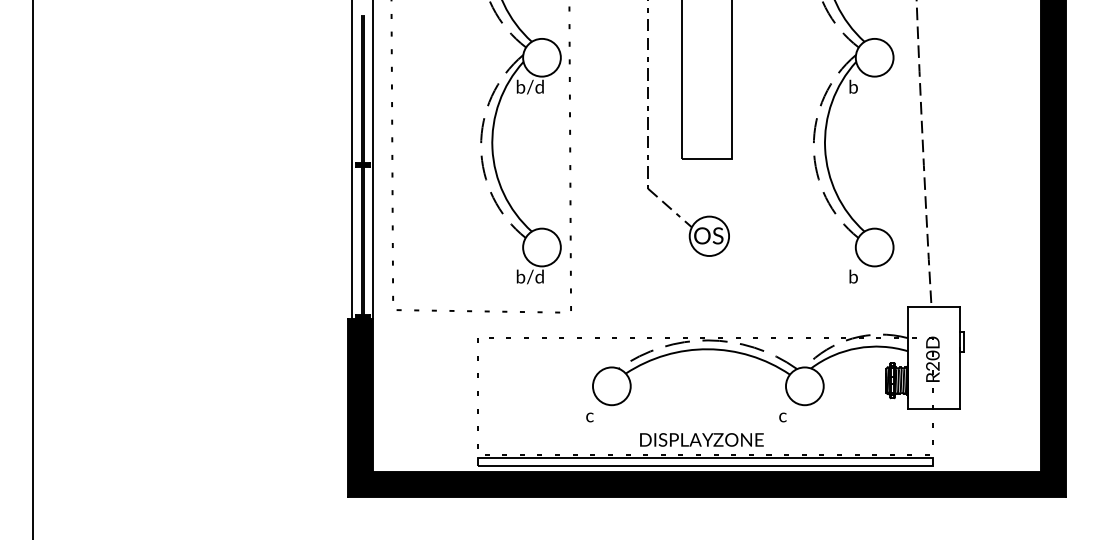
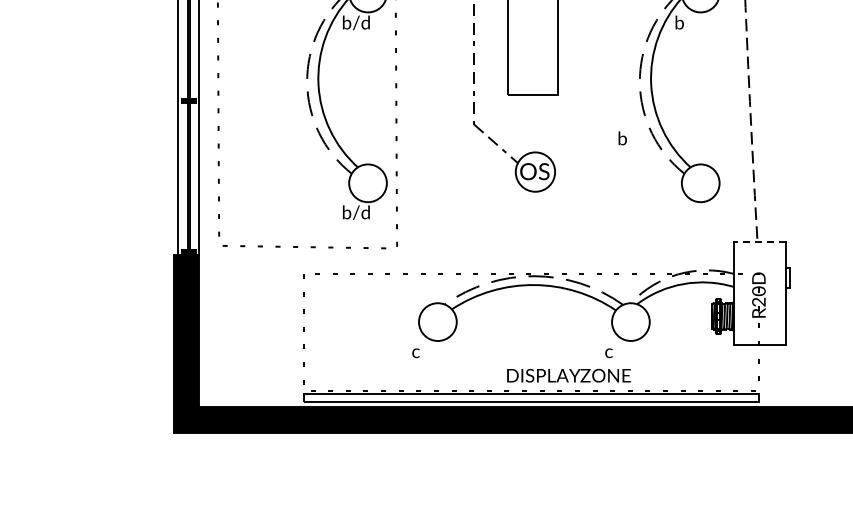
text: (853, 276) -> (622, 138), moved
line: (933, 306) -> (759, 242), solid -> dashed
text: (701, 439) -> (568, 375), moved

